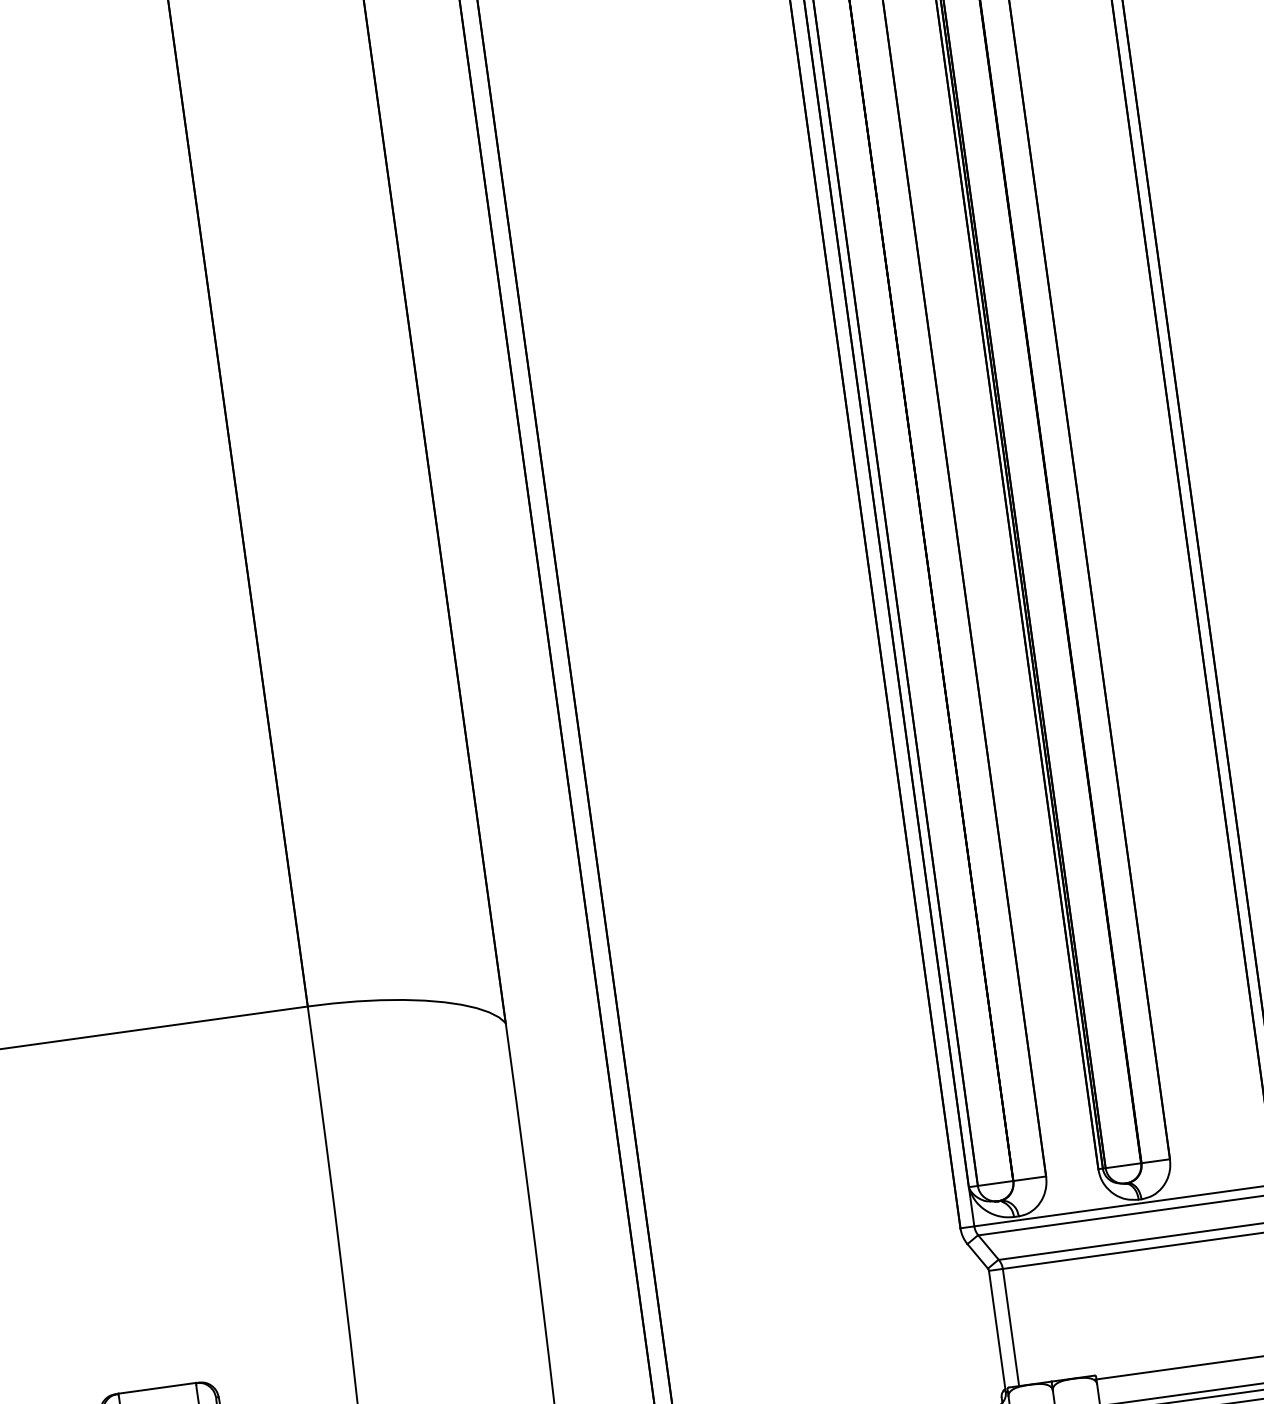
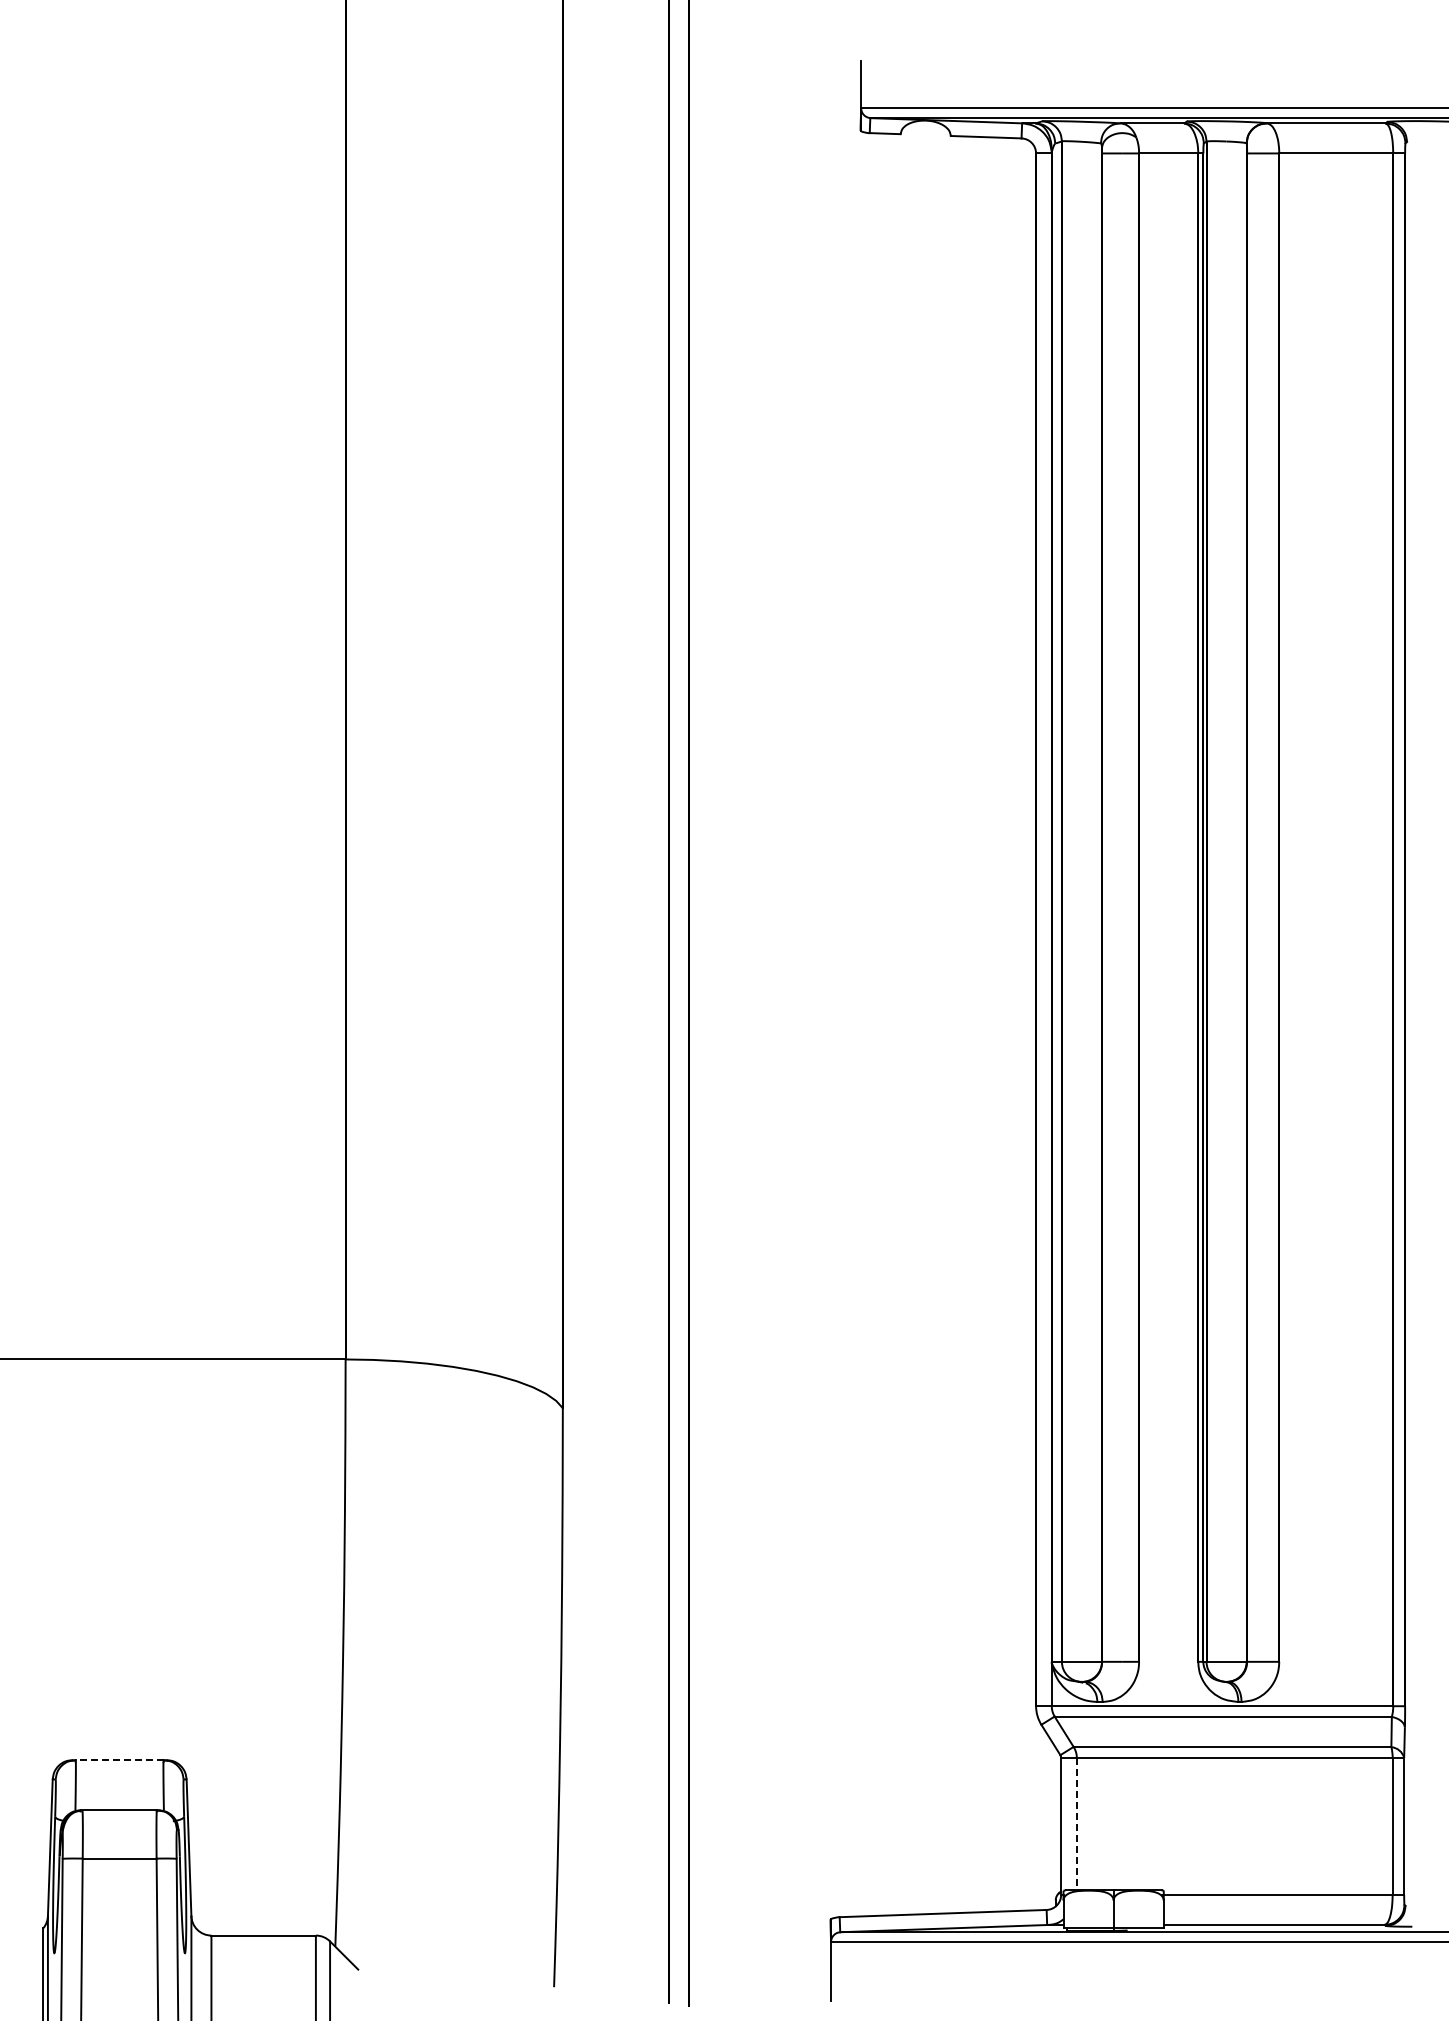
line: (1010, 1327) -> (1076, 1824), solid -> dashed
line: (157, 1388) -> (119, 1760), solid -> dashed

